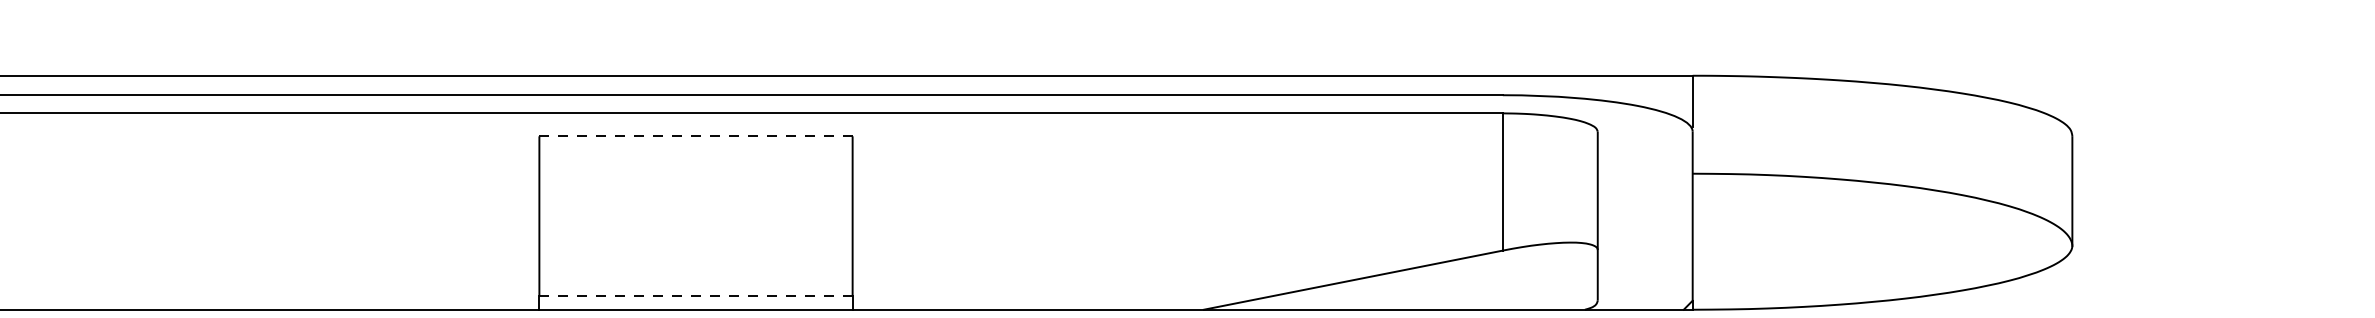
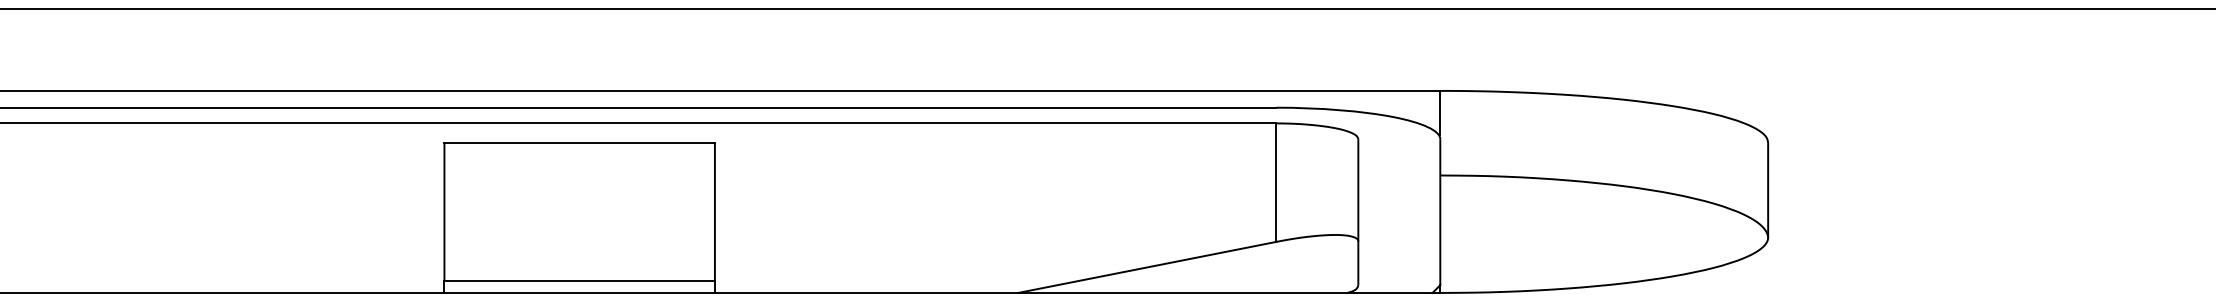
line: (695, 136) -> (579, 143), dashed -> solid
line: (696, 295) -> (580, 280), dashed -> solid

